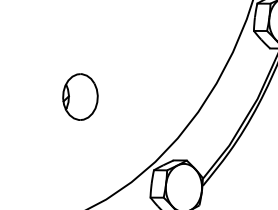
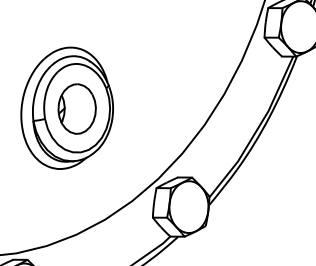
part: (70, 95) -> (66, 107), added

